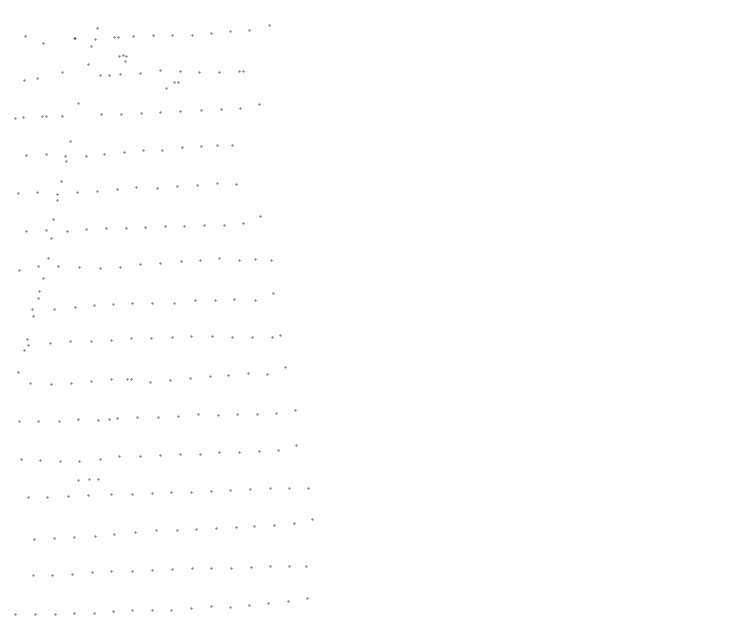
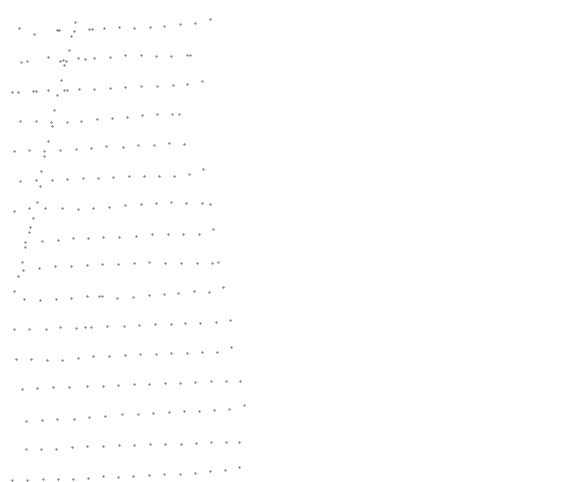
part: (123, 58) -> (63, 62), moved
part: (31, 78) -> (24, 61), size x0.62
part: (172, 85) -> (62, 92), moved
part: (224, 146) -> (175, 114), size x0.62
part: (264, 260) -> (206, 203), size x0.62
part: (26, 344) -> (20, 269), size x1.67
part: (87, 479) -> (68, 374), removed

